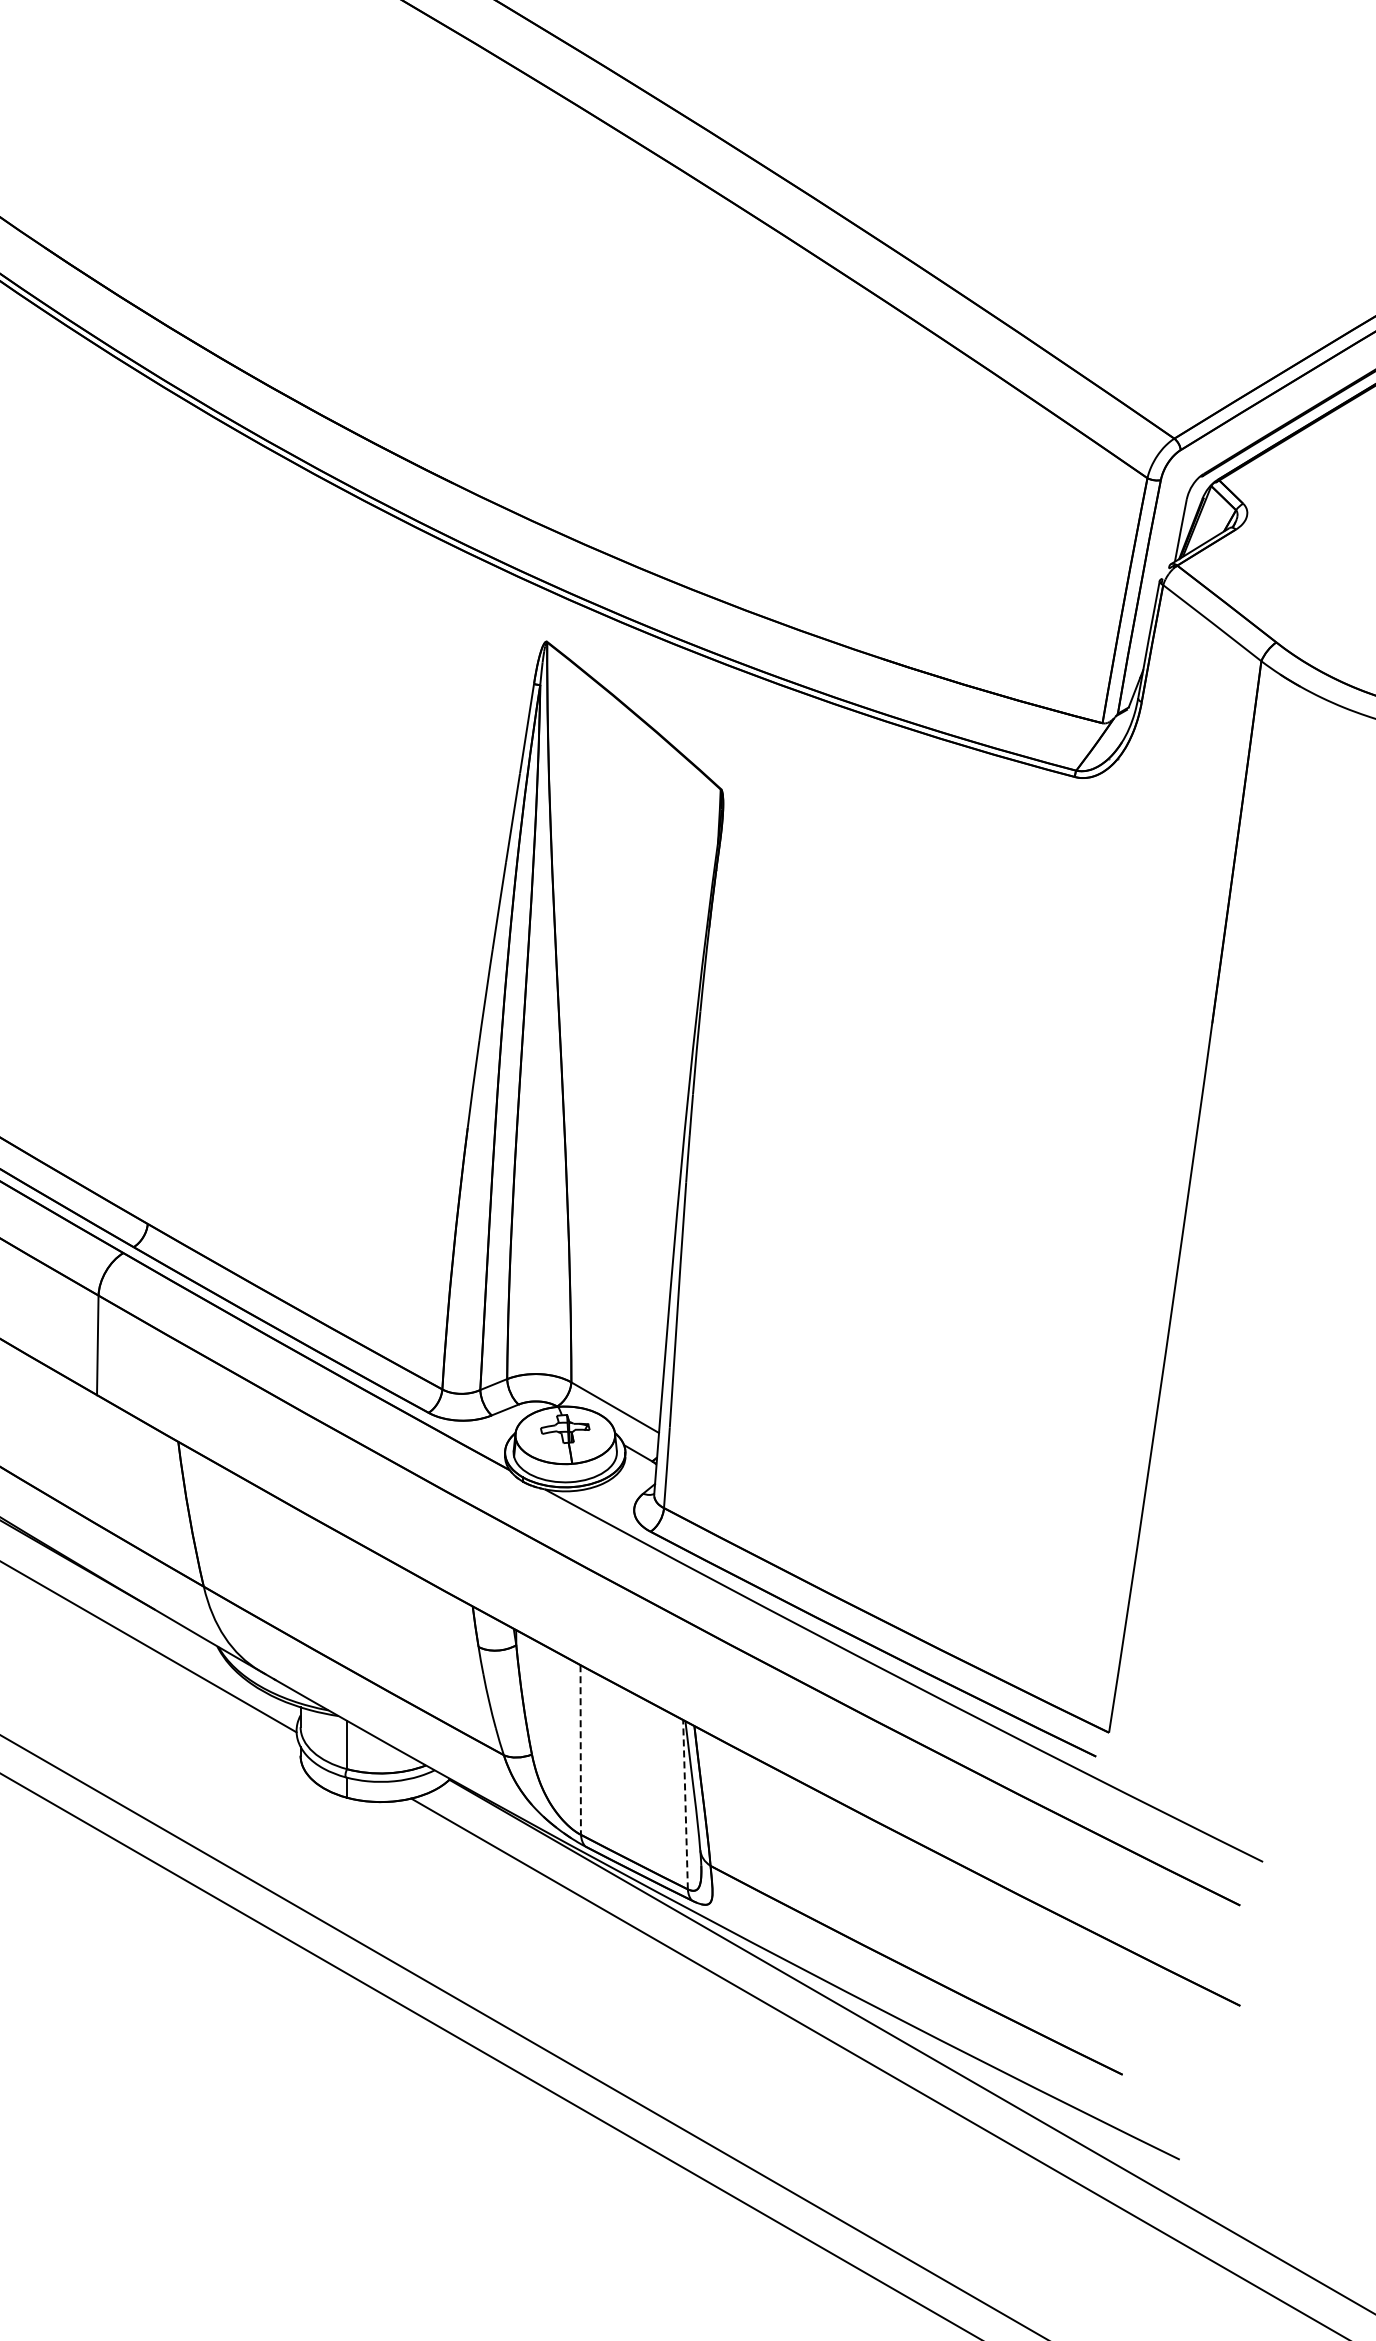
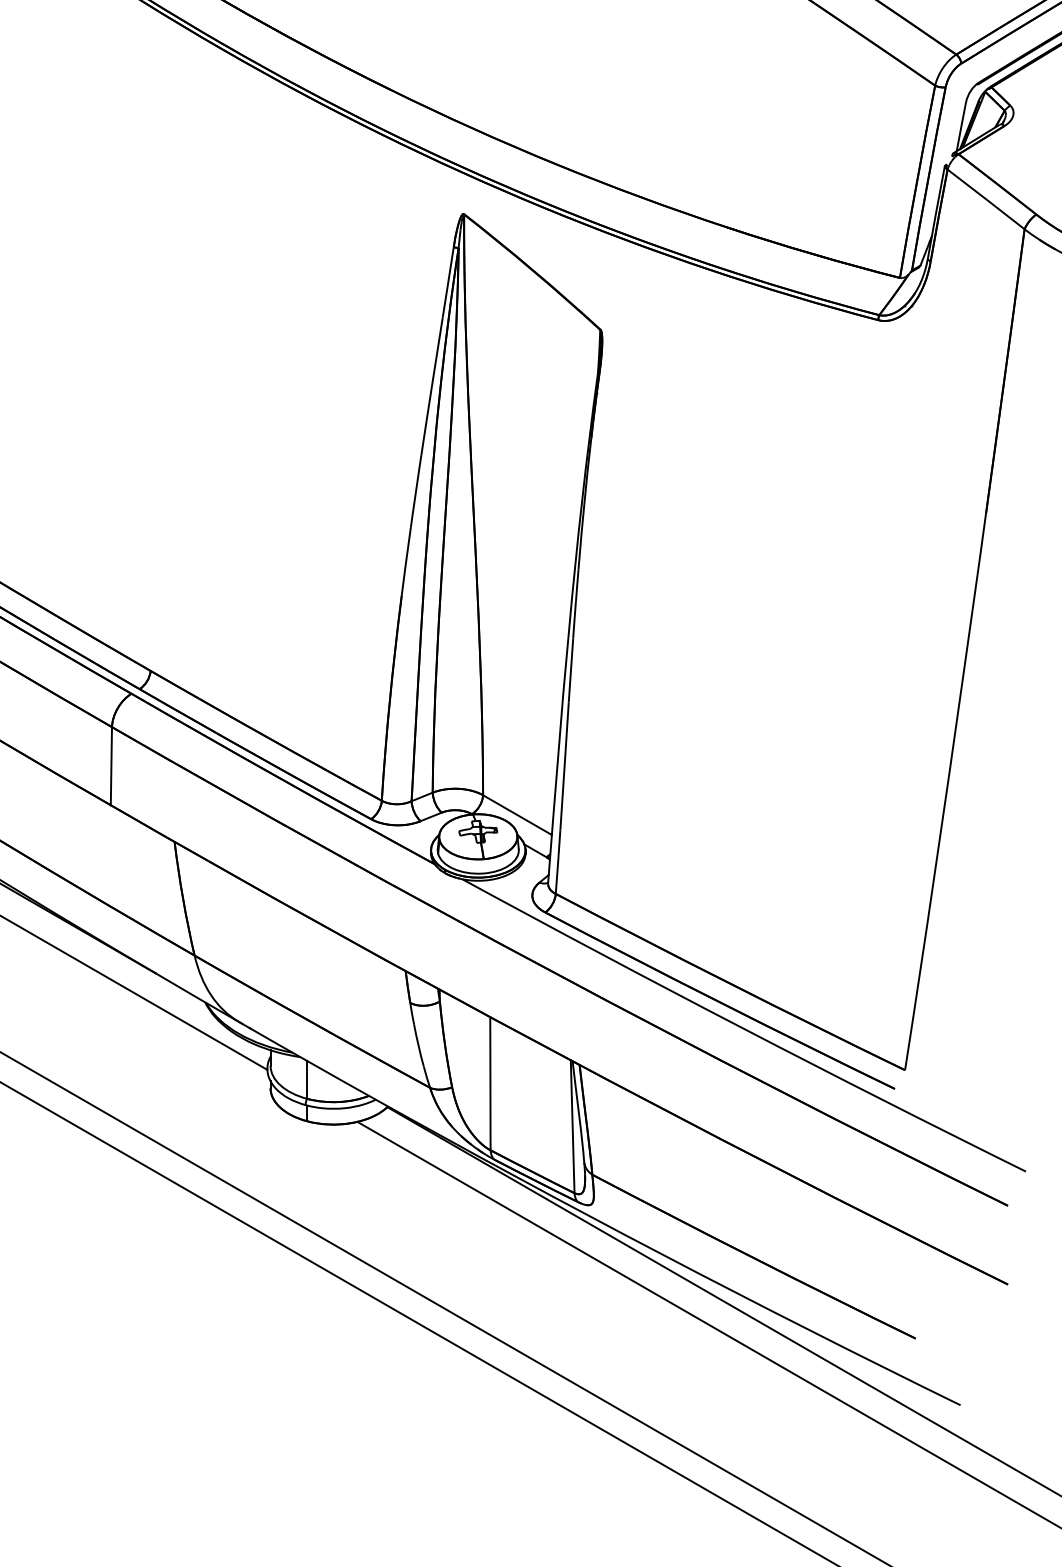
line: (580, 1750) -> (490, 1084), dashed -> solid
line: (685, 1804) -> (572, 1126), dashed -> solid

